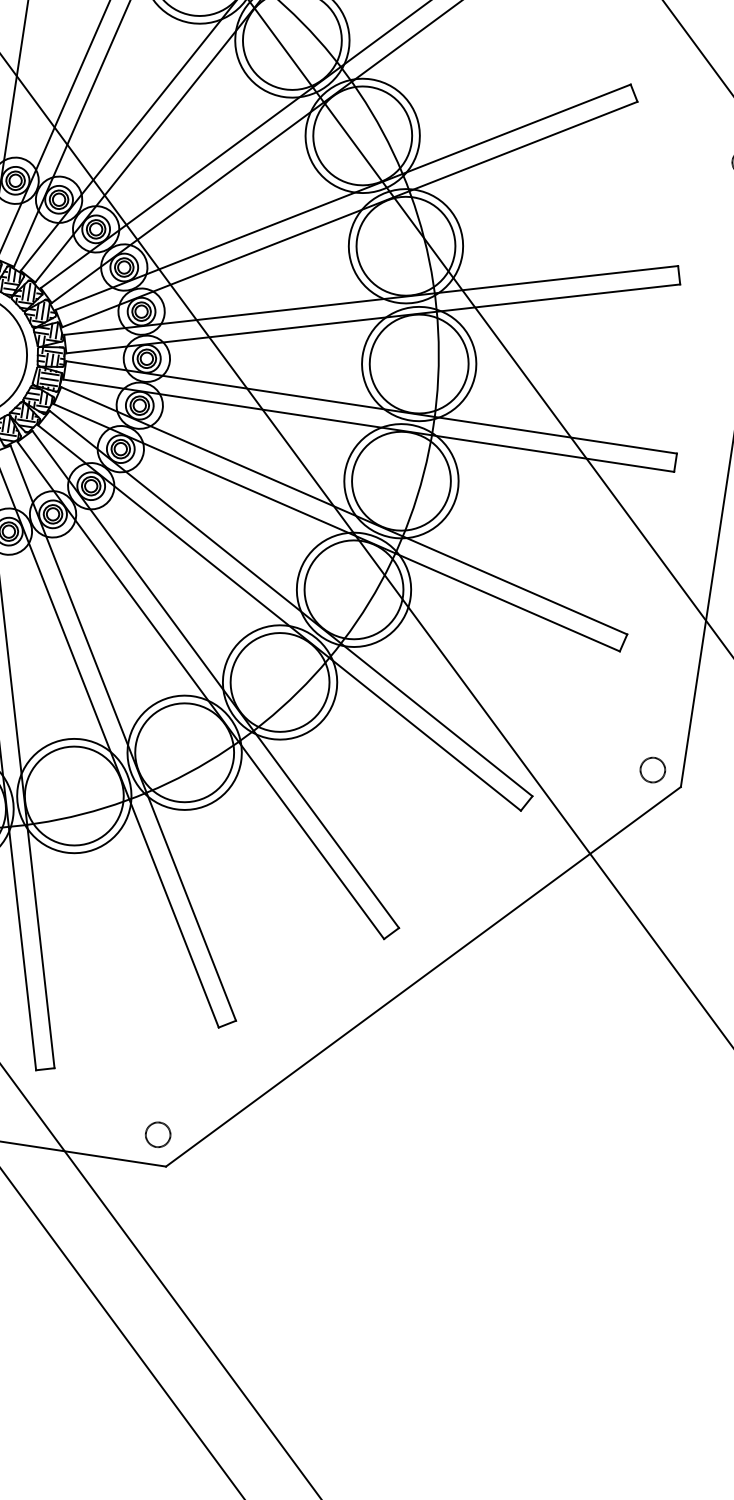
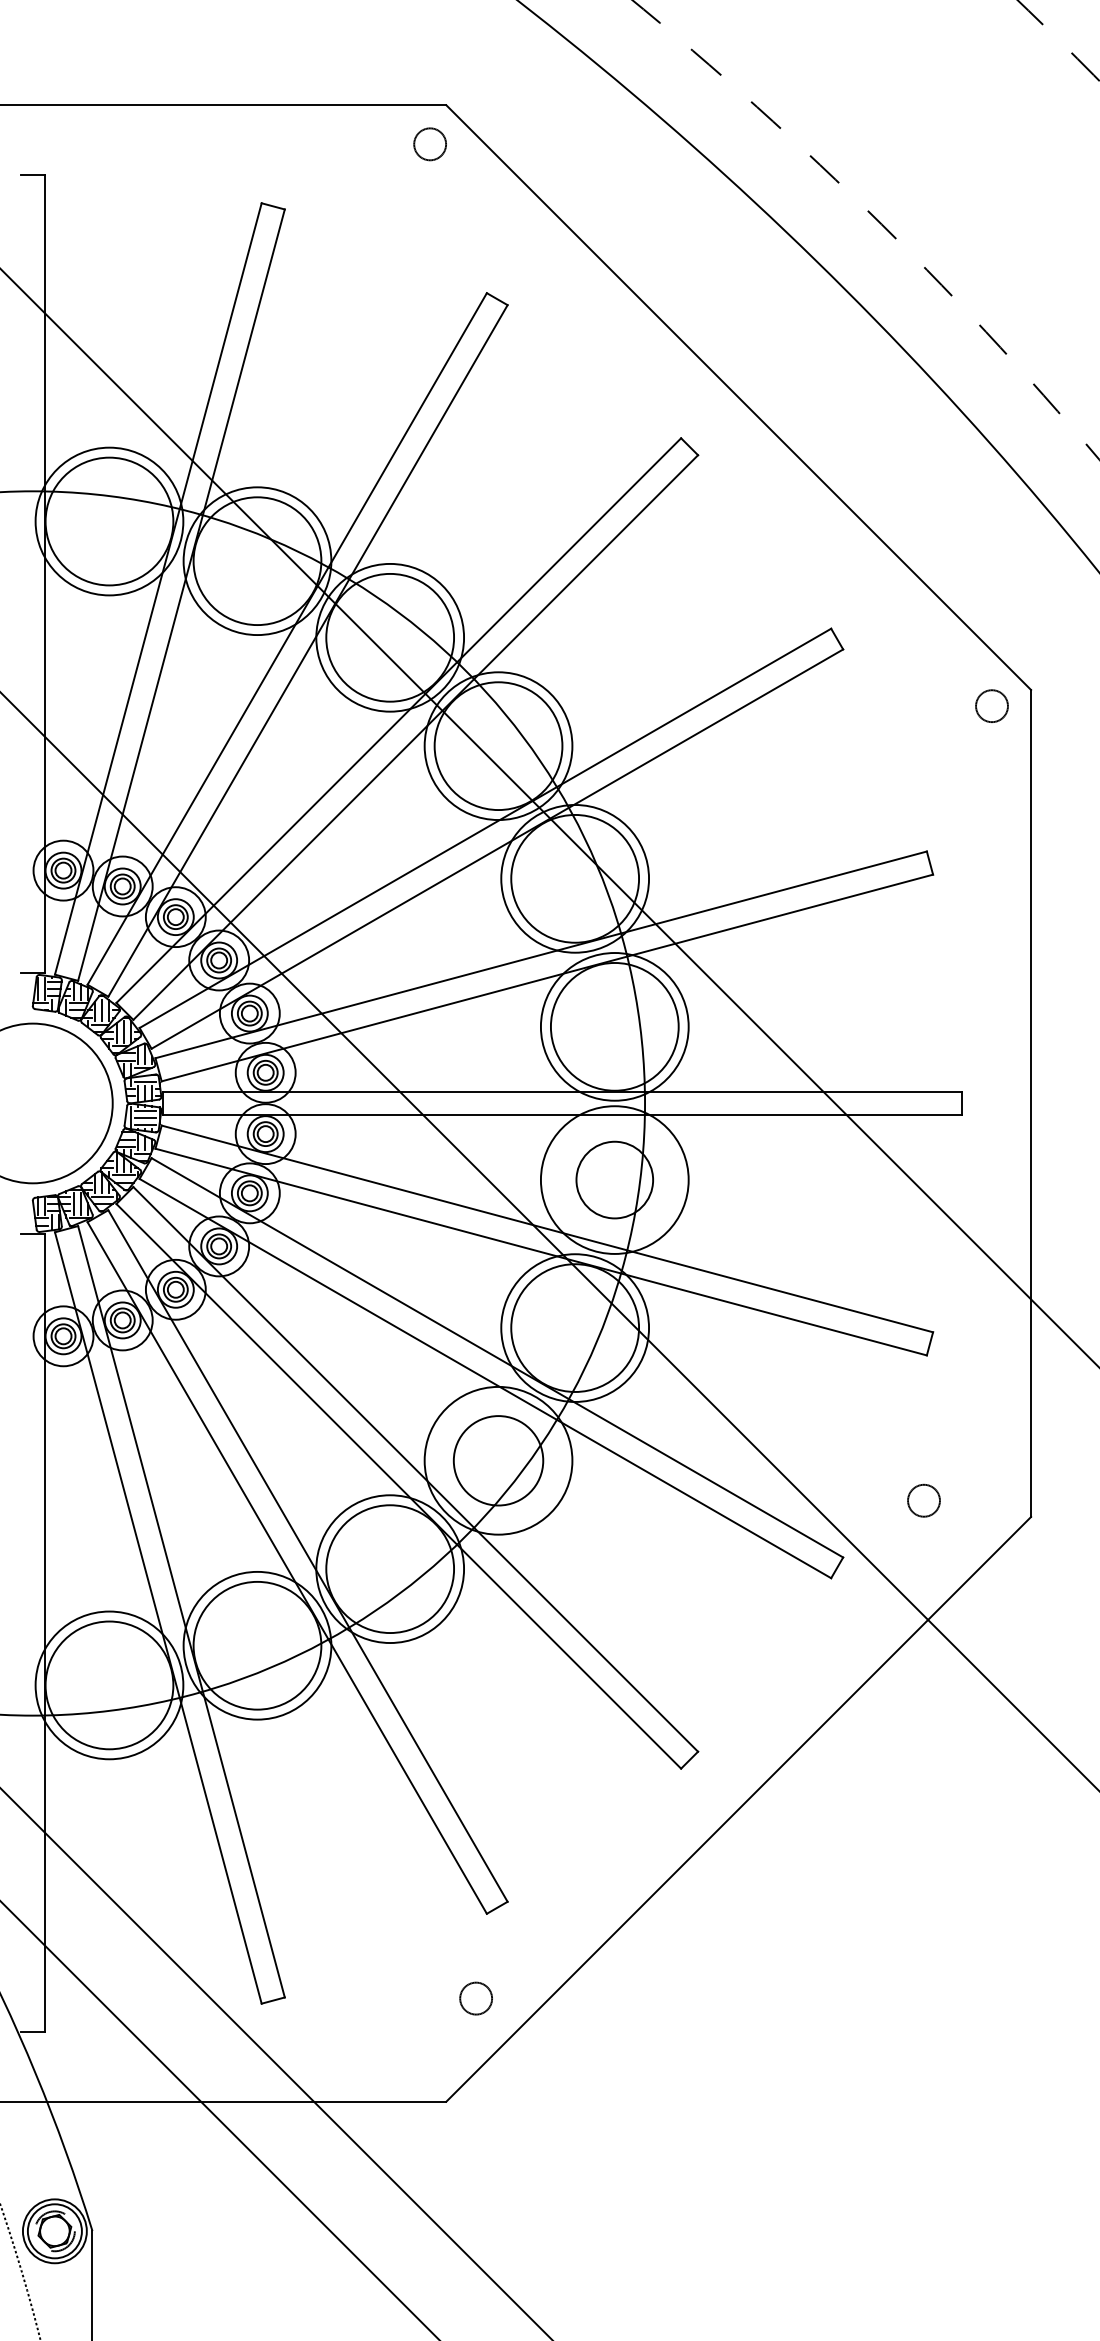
circle: (401, 480) -> (614, 1179), size x0.6
circle: (280, 682) -> (498, 1460), size x0.7
circle: (652, 769) -> (923, 1500), moved
circle: (157, 1134) -> (475, 1998), moved

